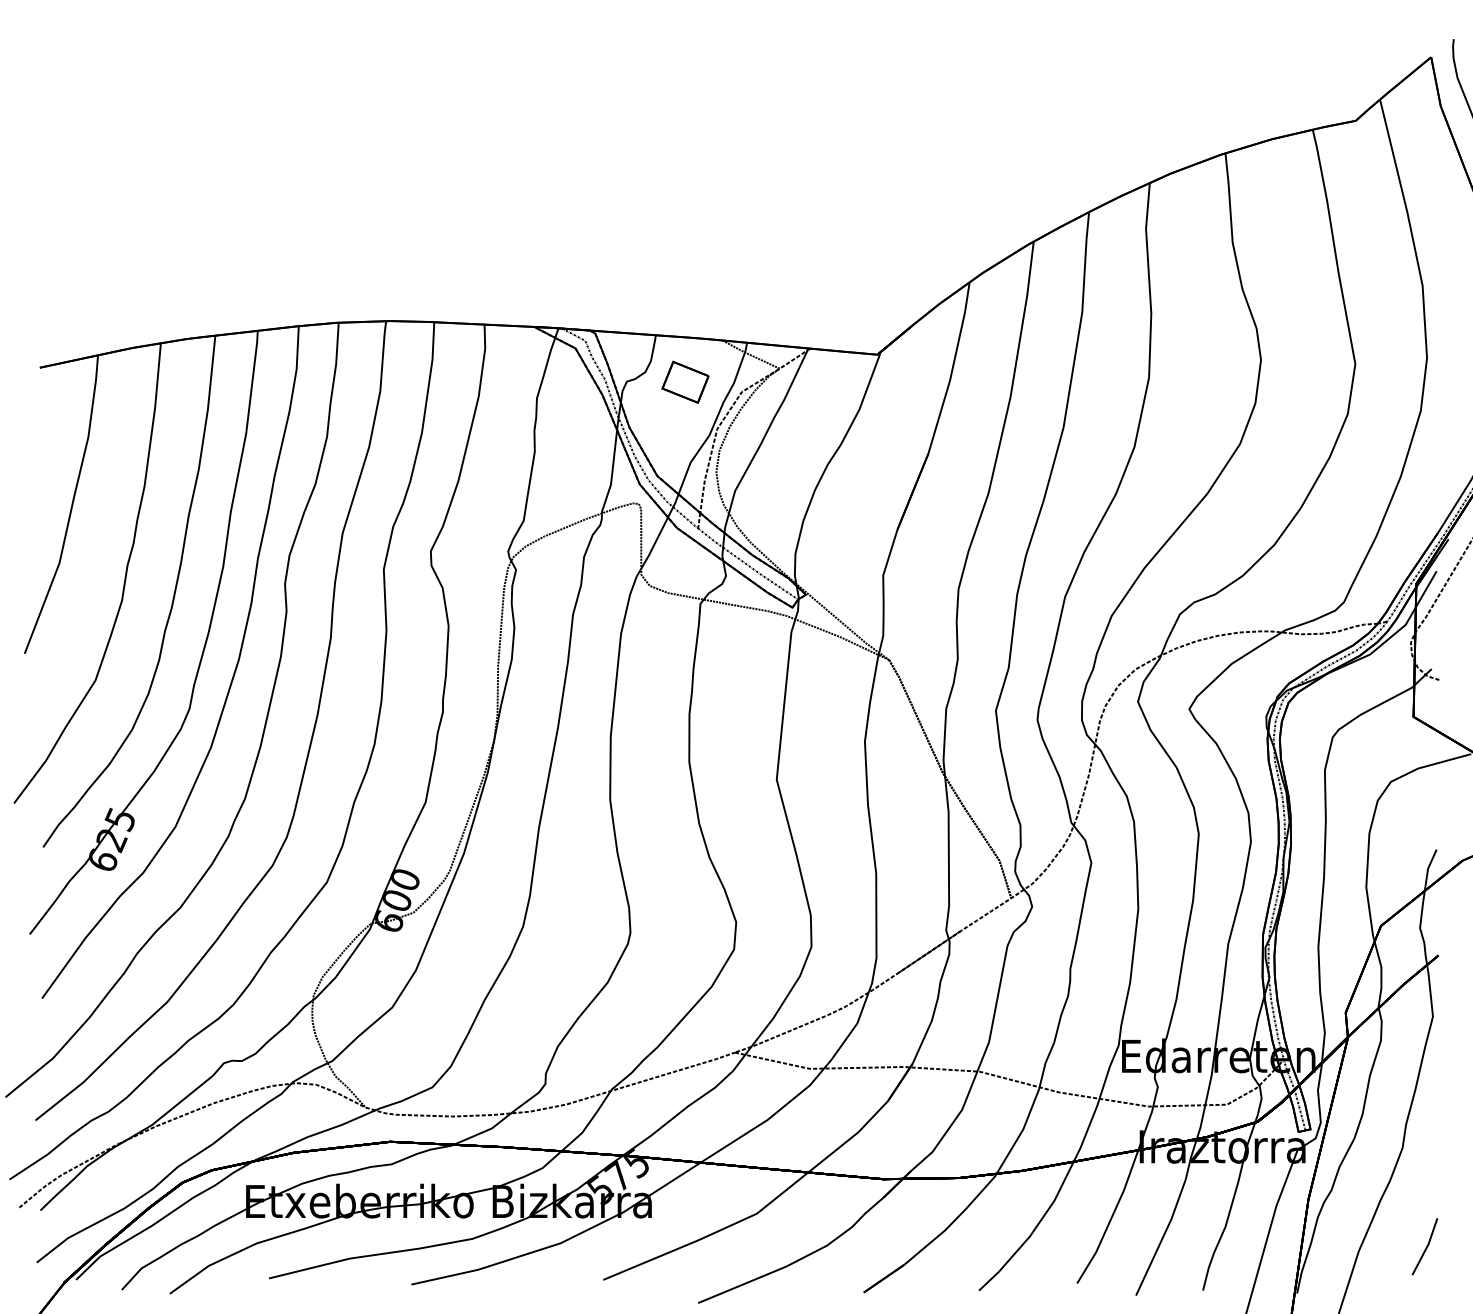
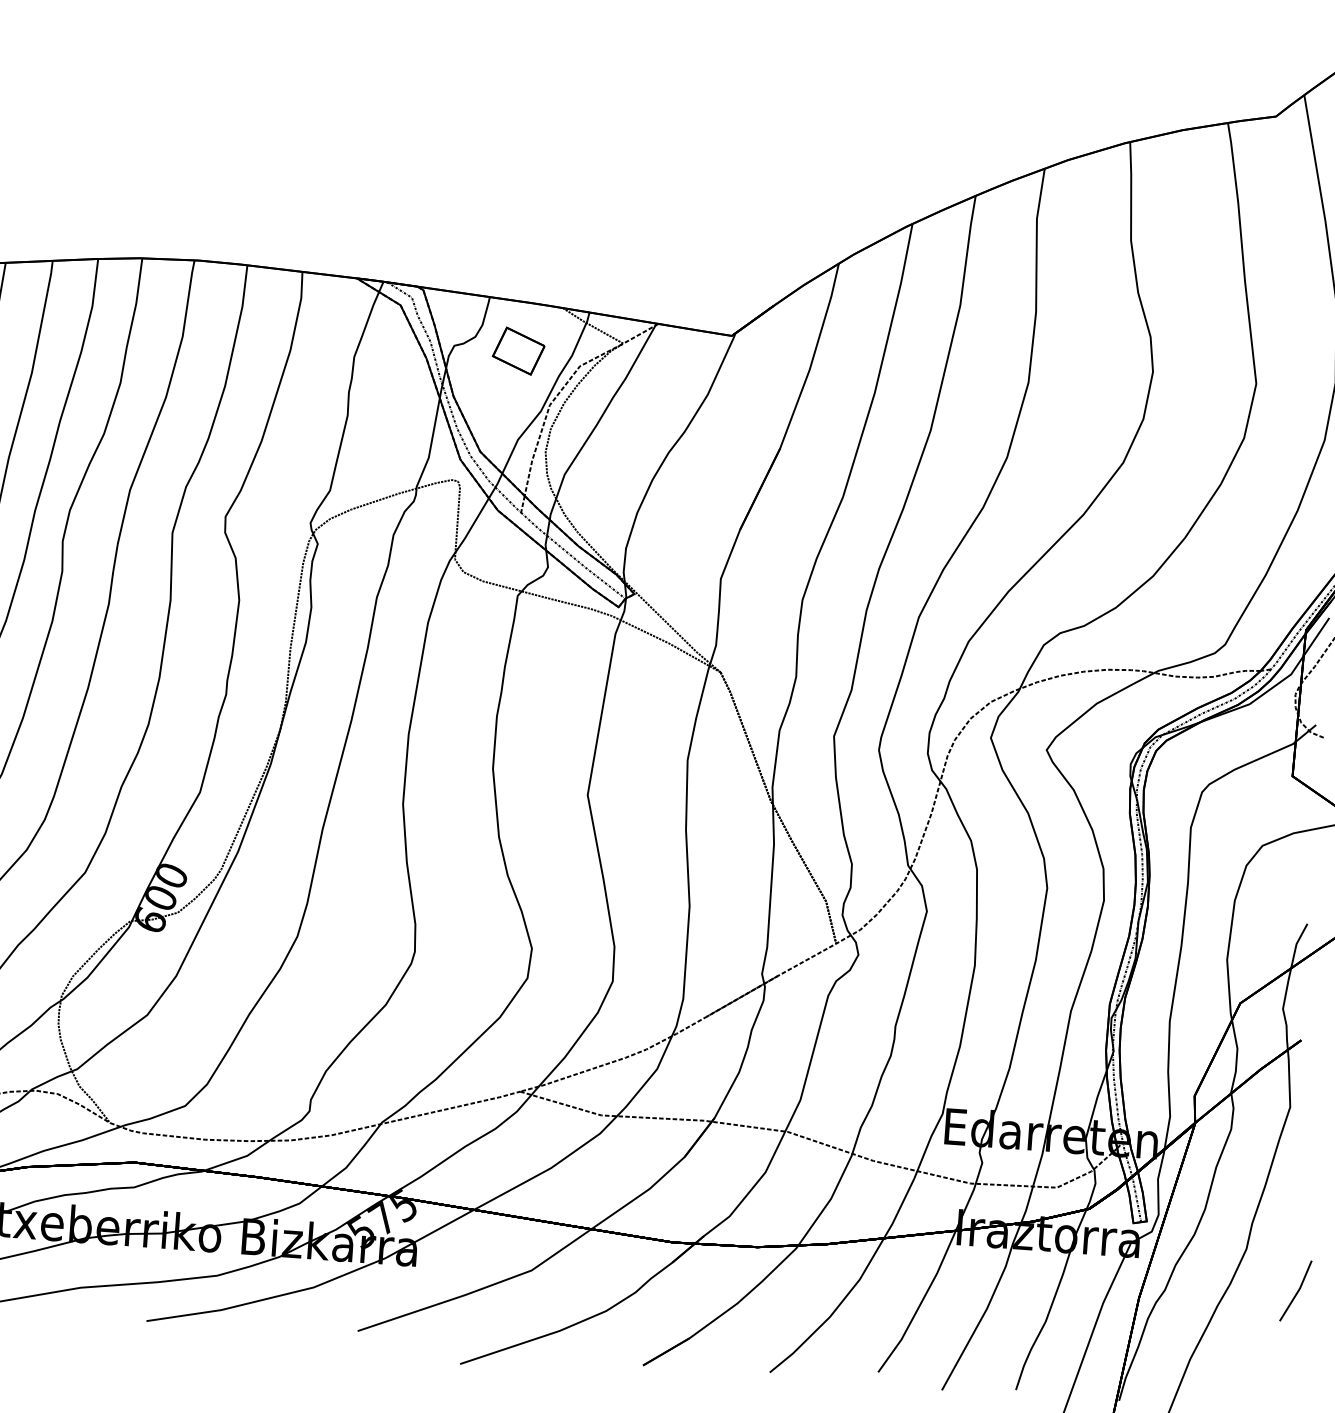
line: (1425, 1247) -> (1296, 1291), moved

